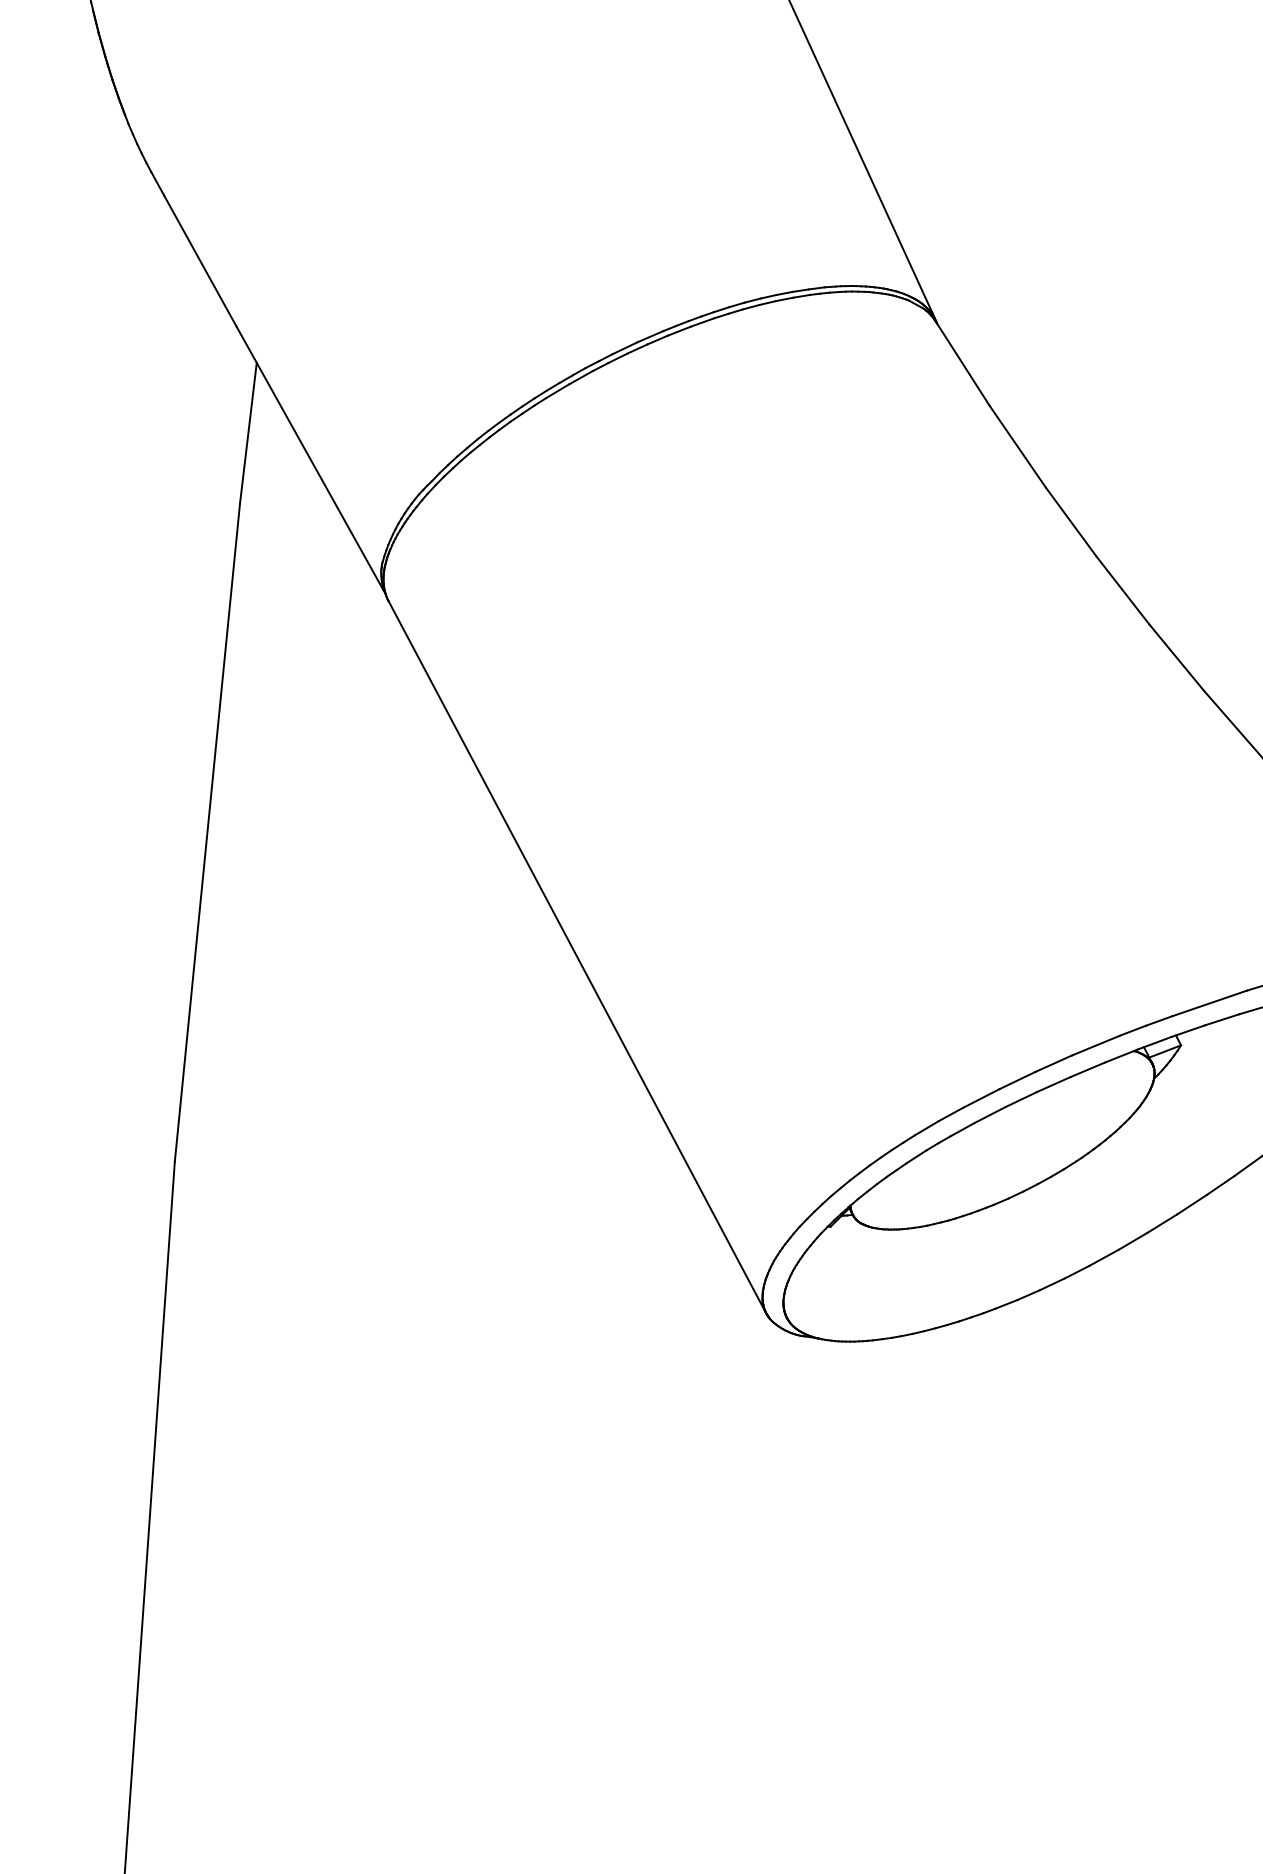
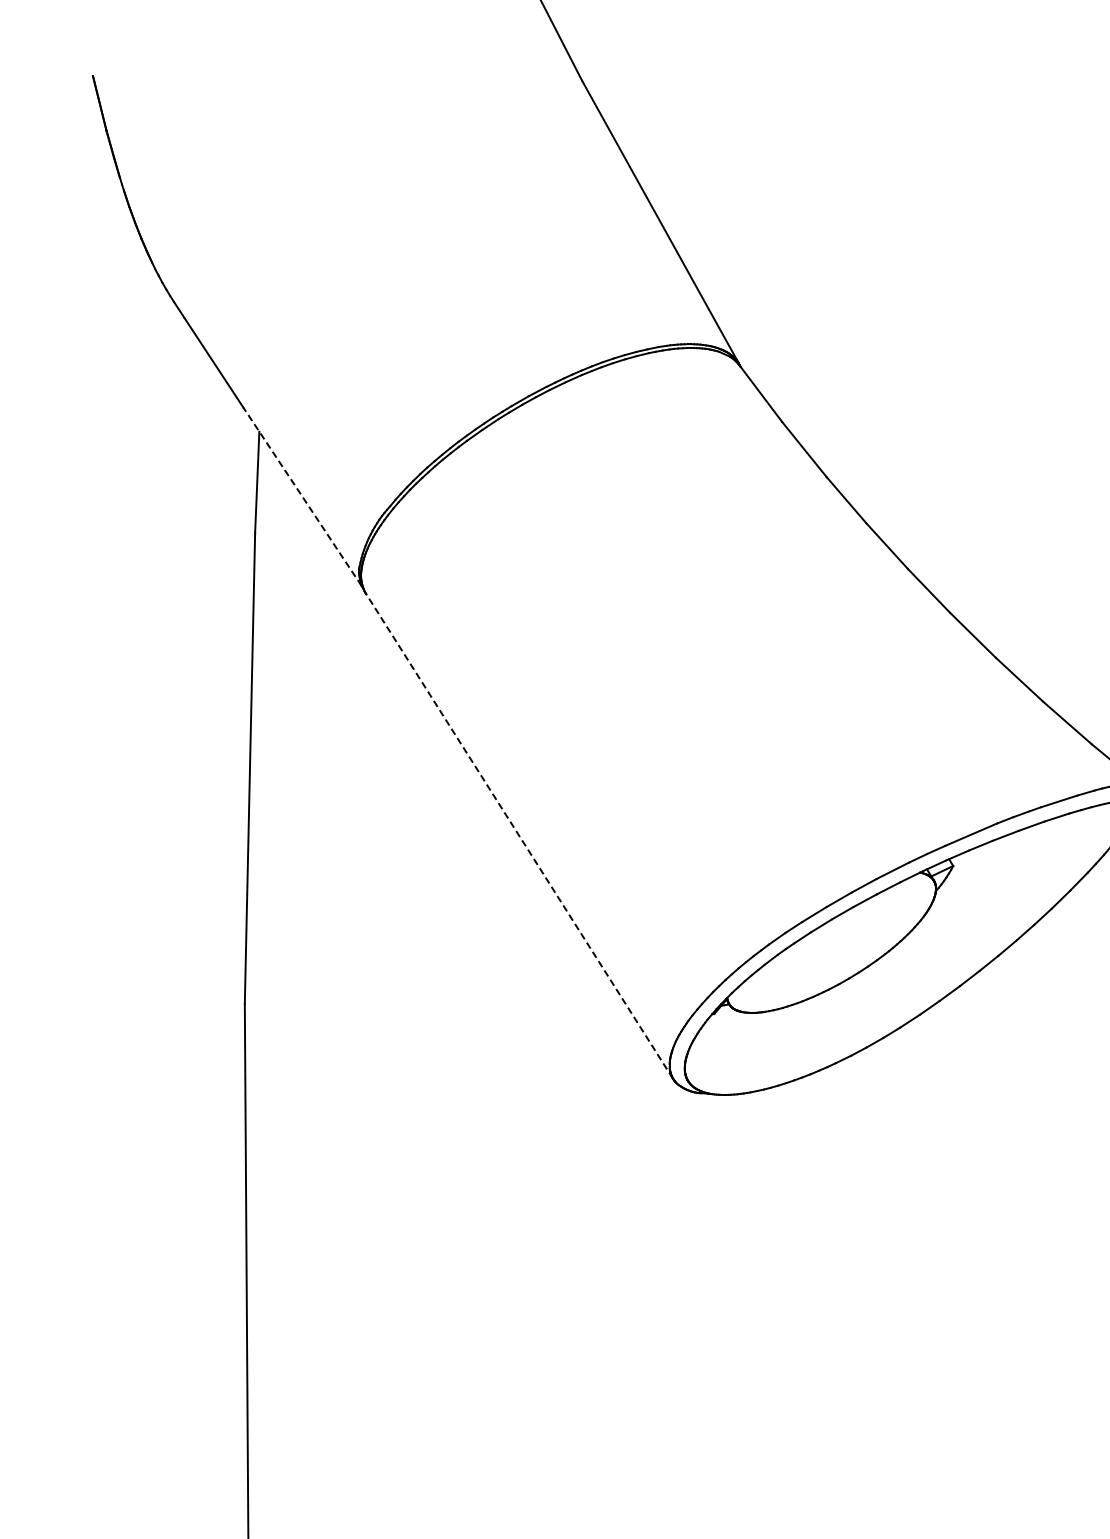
line: (310, 458) -> (302, 496), solid -> dashed
line: (577, 957) -> (519, 836), solid -> dashed

